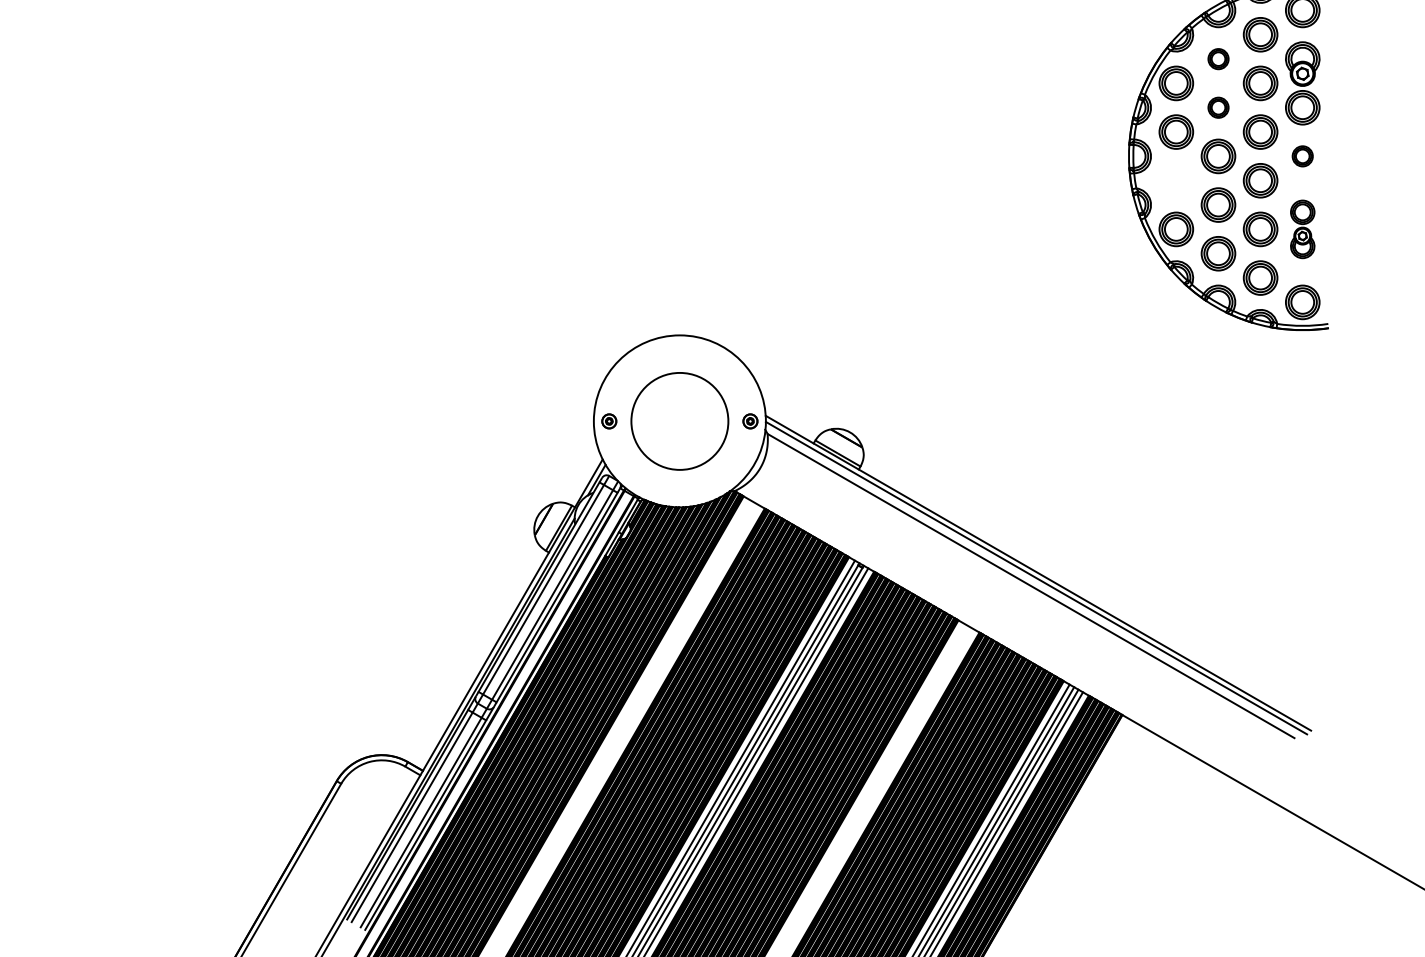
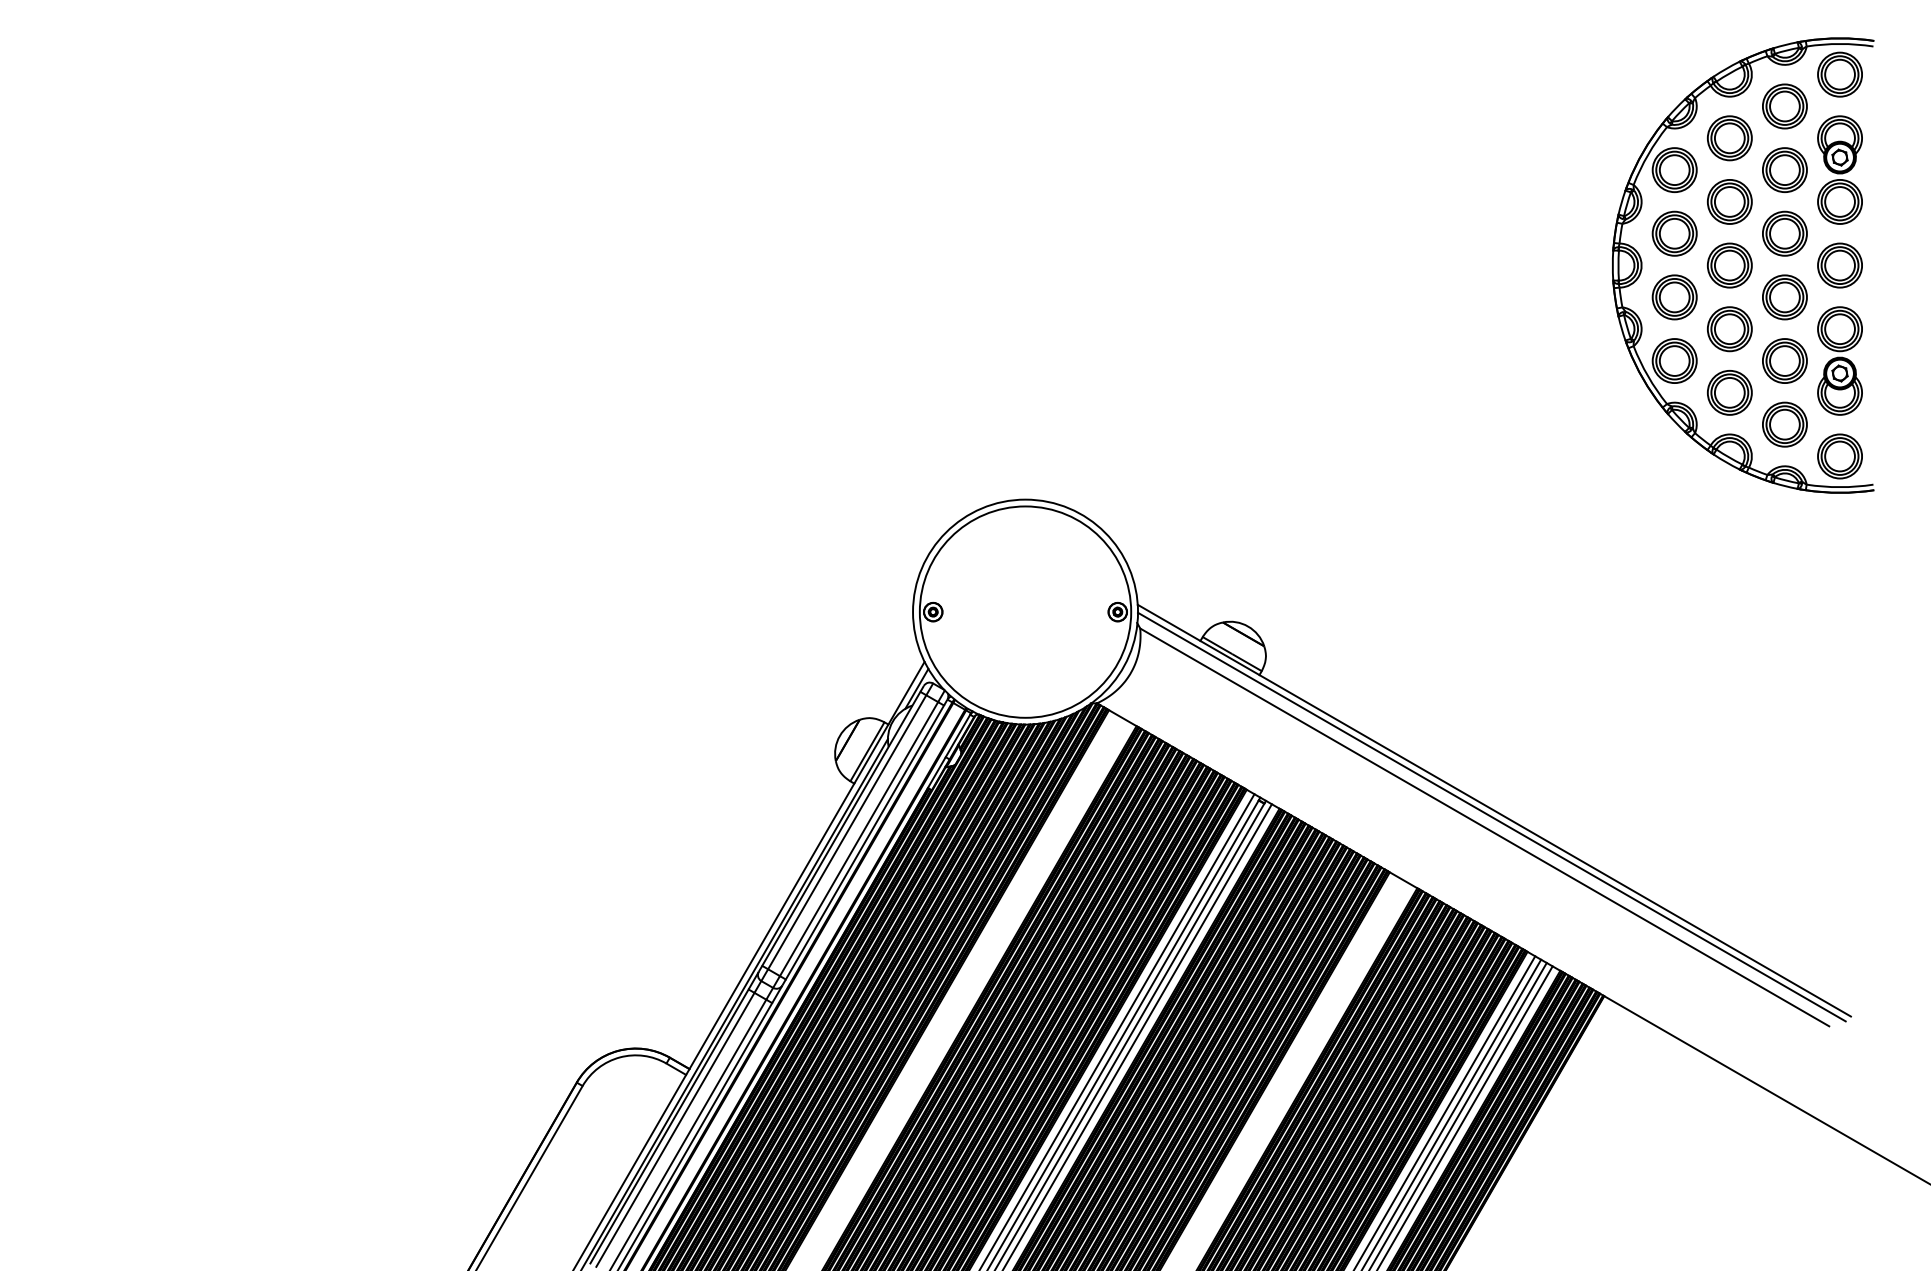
part: (1218, 59) -> (1729, 138), size x1.67
part: (1218, 107) -> (1729, 201), size x1.67
part: (1302, 156) -> (1839, 265), size x1.67
part: (1176, 180) -> (1674, 297), added
part: (1302, 228) -> (1839, 360), size x1.43
circle: (679, 420) -> (1025, 611), size x1.67

